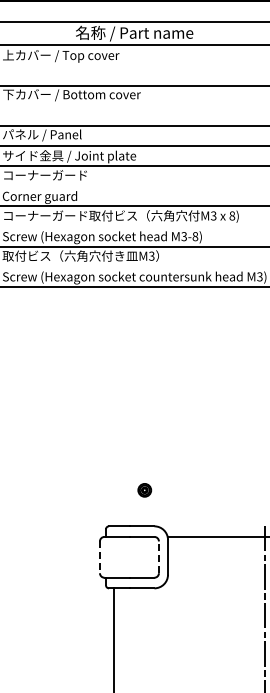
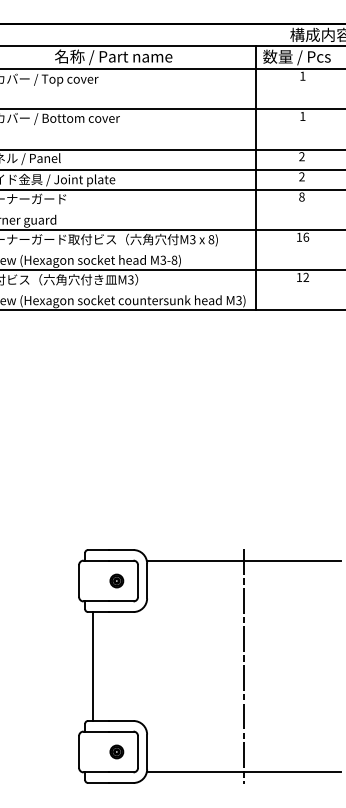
part: (144, 489) -> (116, 580), moved
line: (100, 557) -> (79, 581), dashed -> solid
line: (159, 557) -> (138, 581), dashed -> solid

